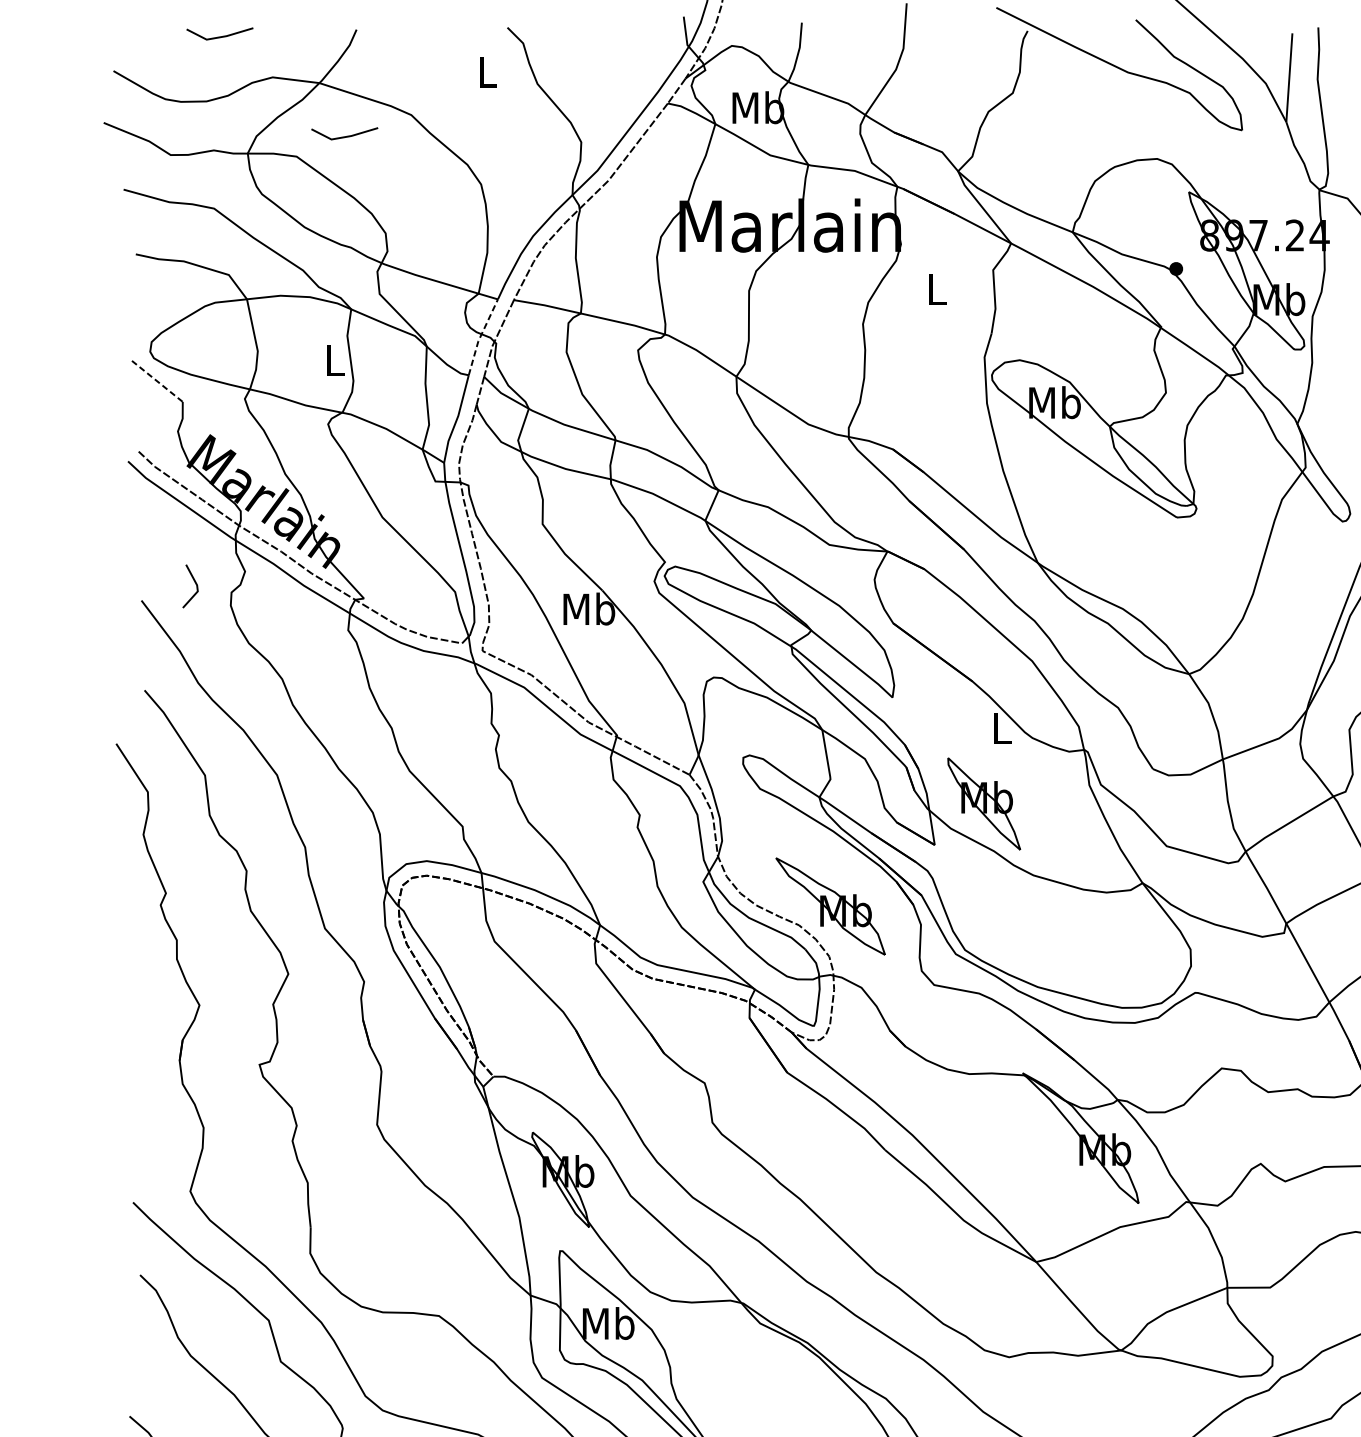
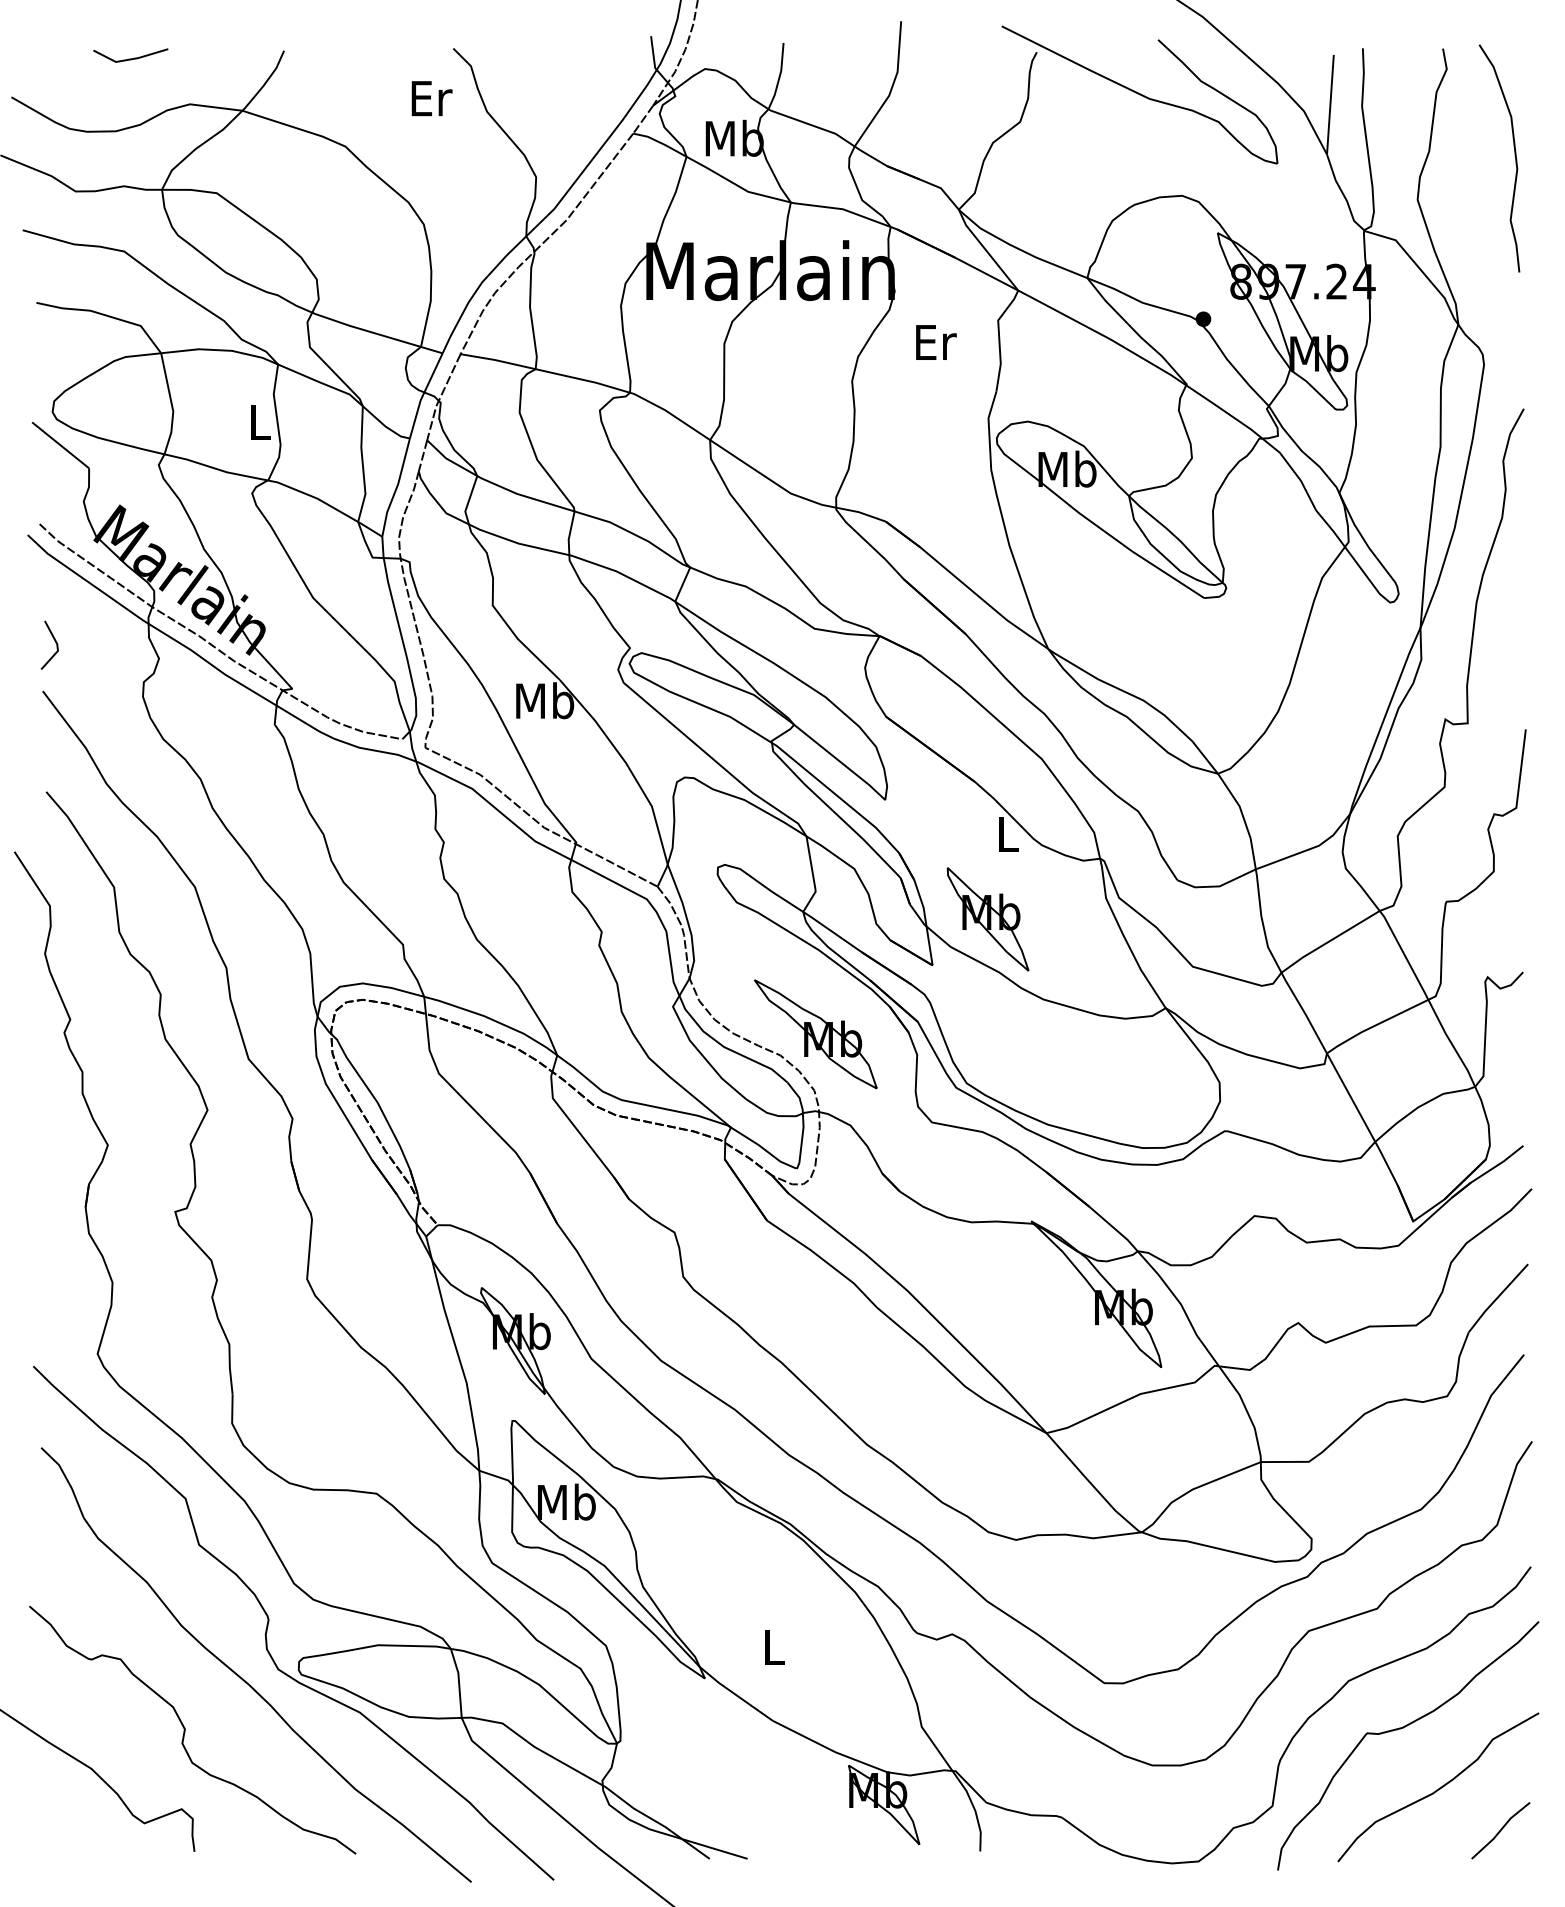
text: (488, 72) -> (431, 98), L -> Er
line: (344, 136) -> (270, 170), removed
text: (938, 289) -> (936, 342), L -> Er
line: (480, 336) -> (423, 394), dashed -> solid
line: (157, 381) -> (60, 445), dashed -> solid
line: (194, 583) -> (54, 641), moved

